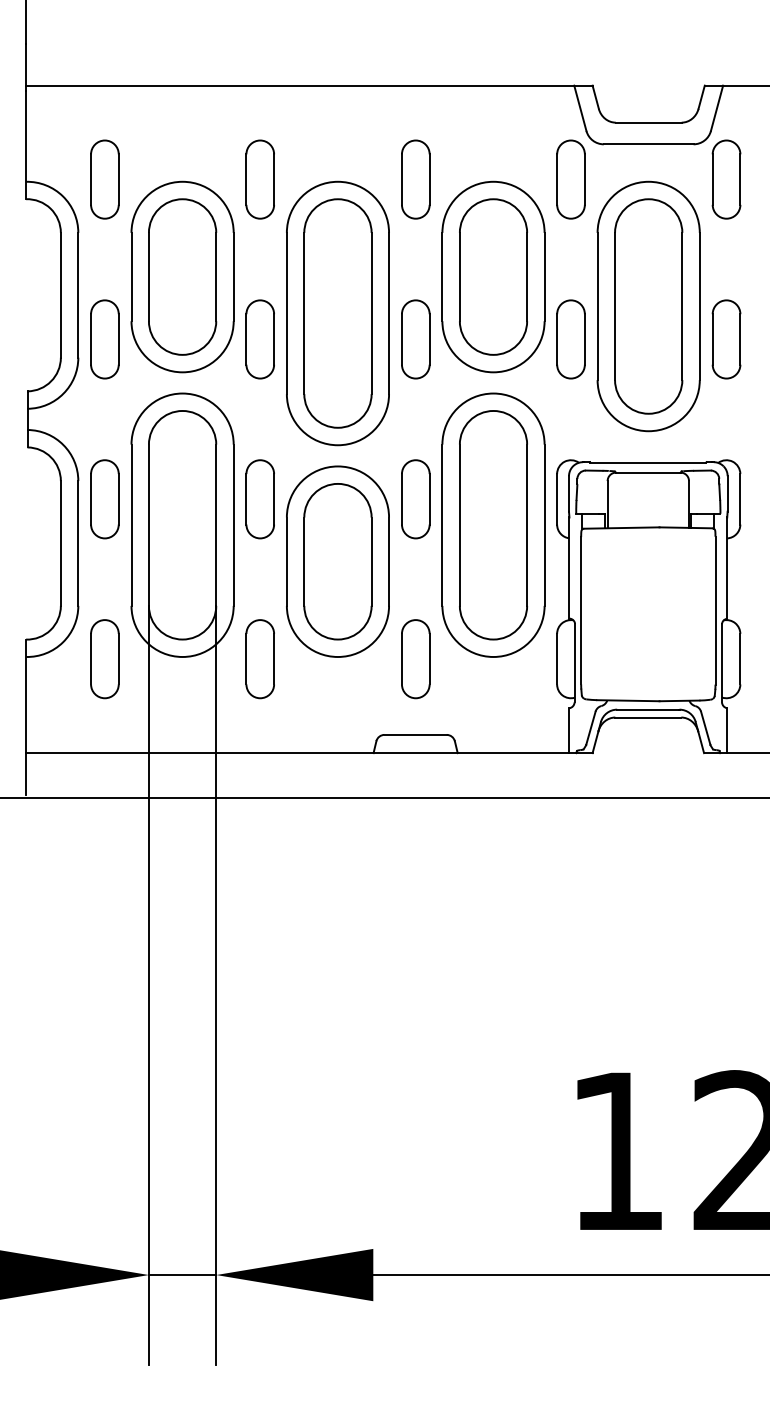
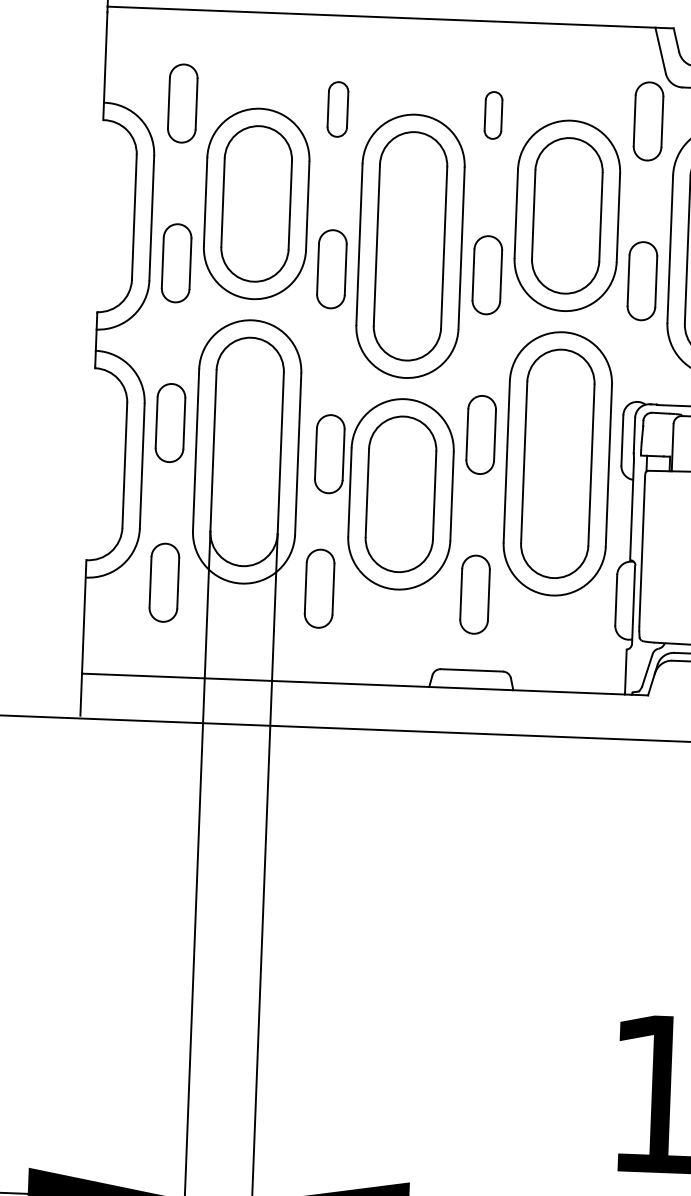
part: (259, 179) -> (337, 109), size x0.7
part: (415, 179) -> (493, 115), size x0.6
part: (259, 499) -> (329, 454), moved

